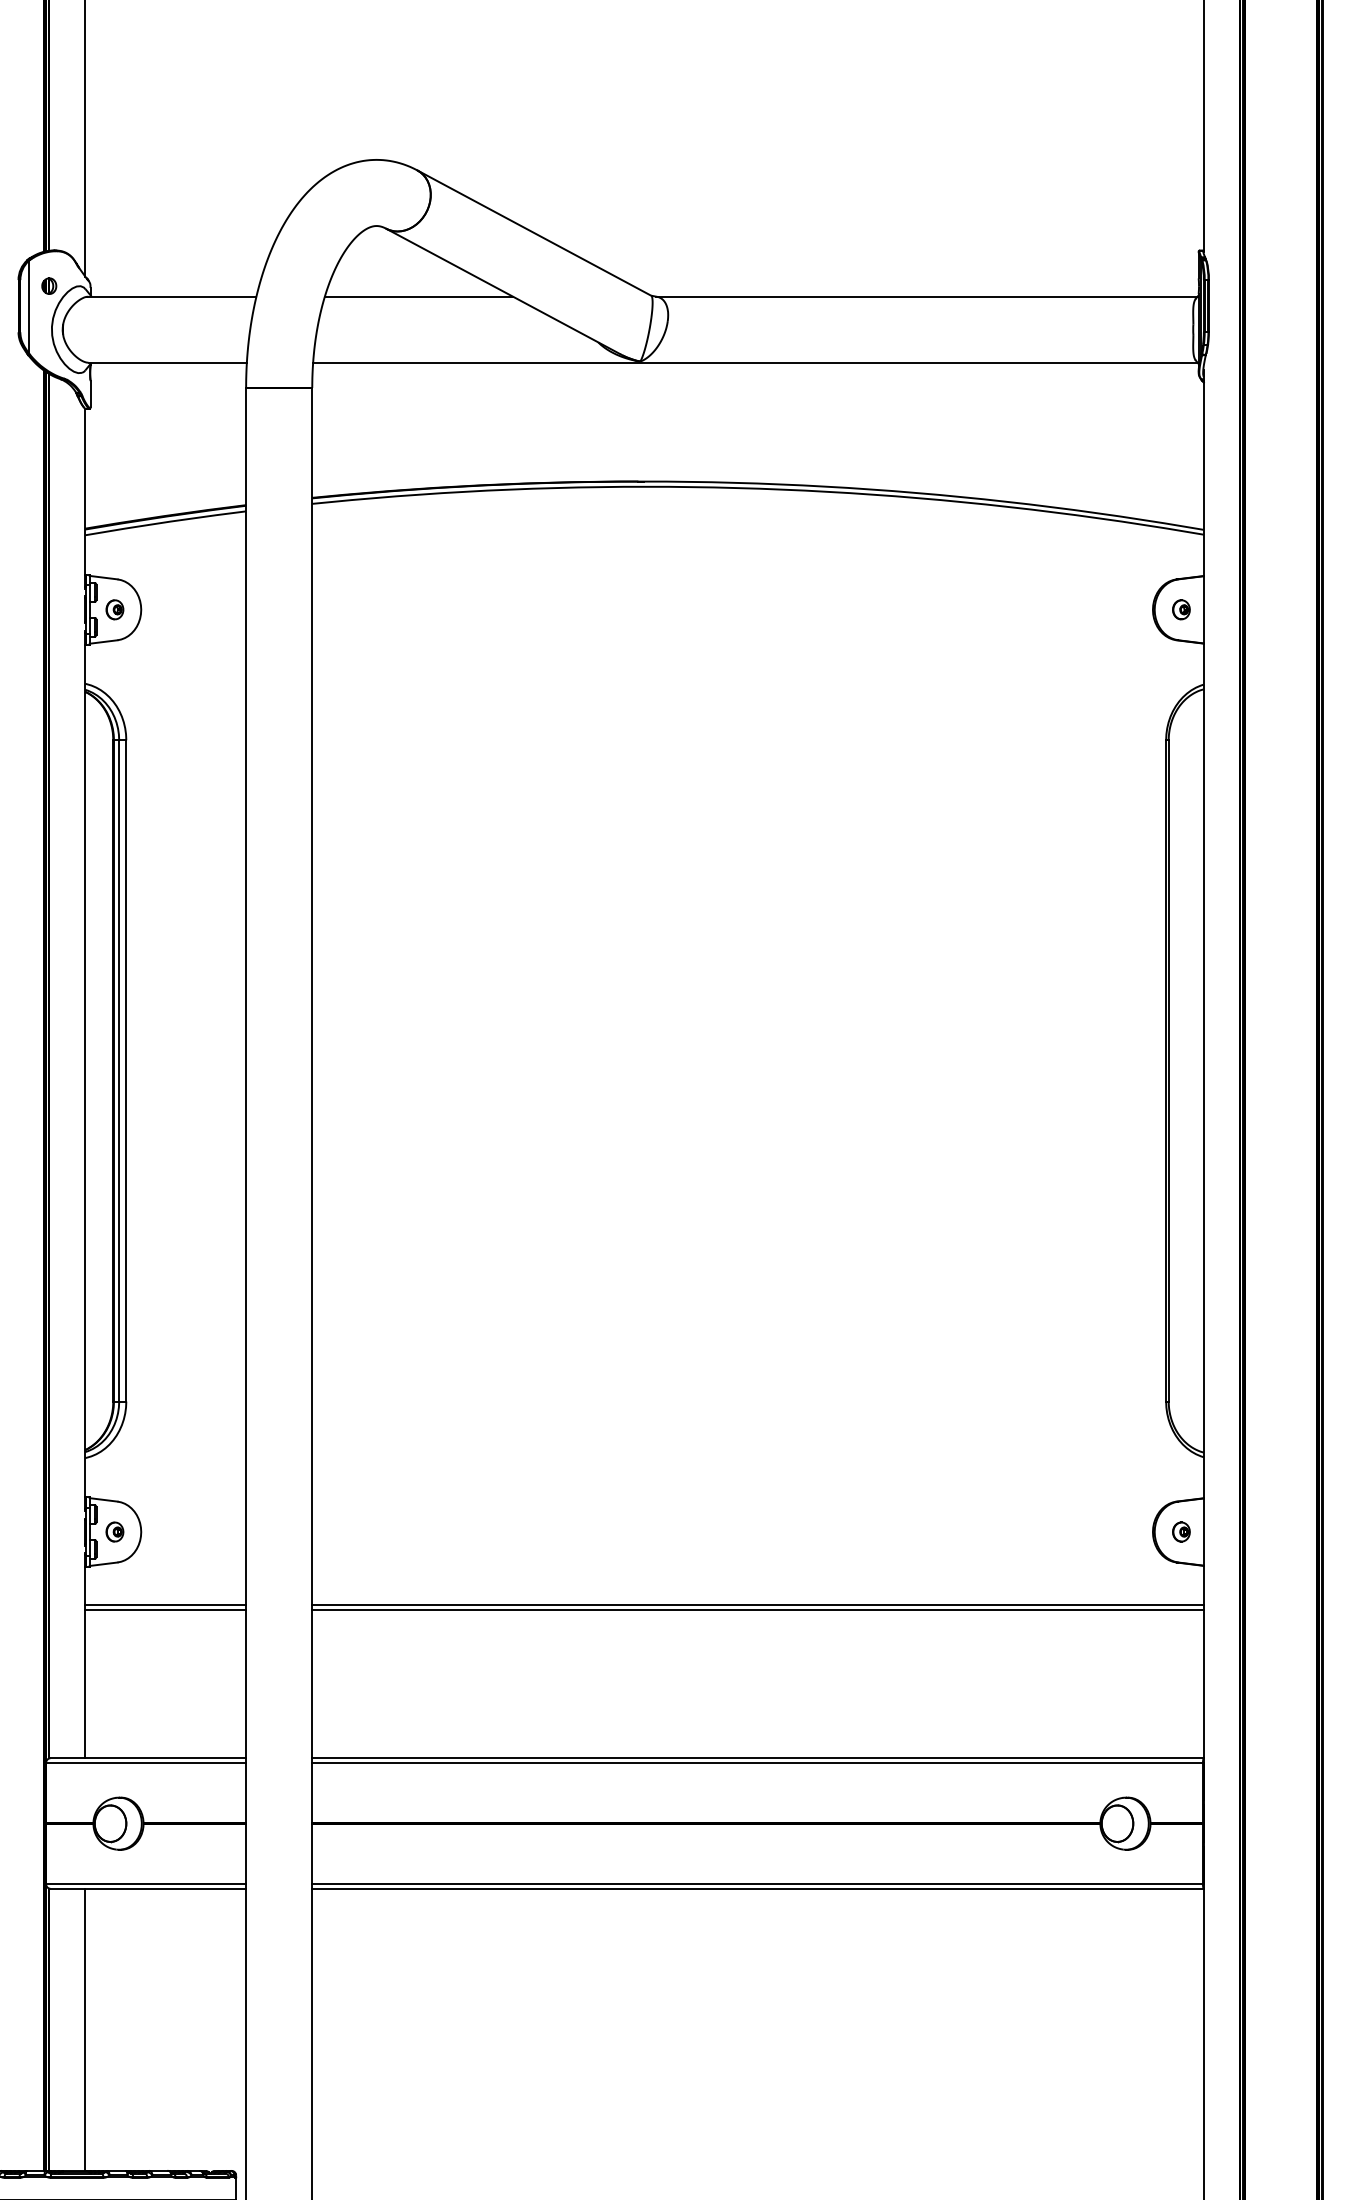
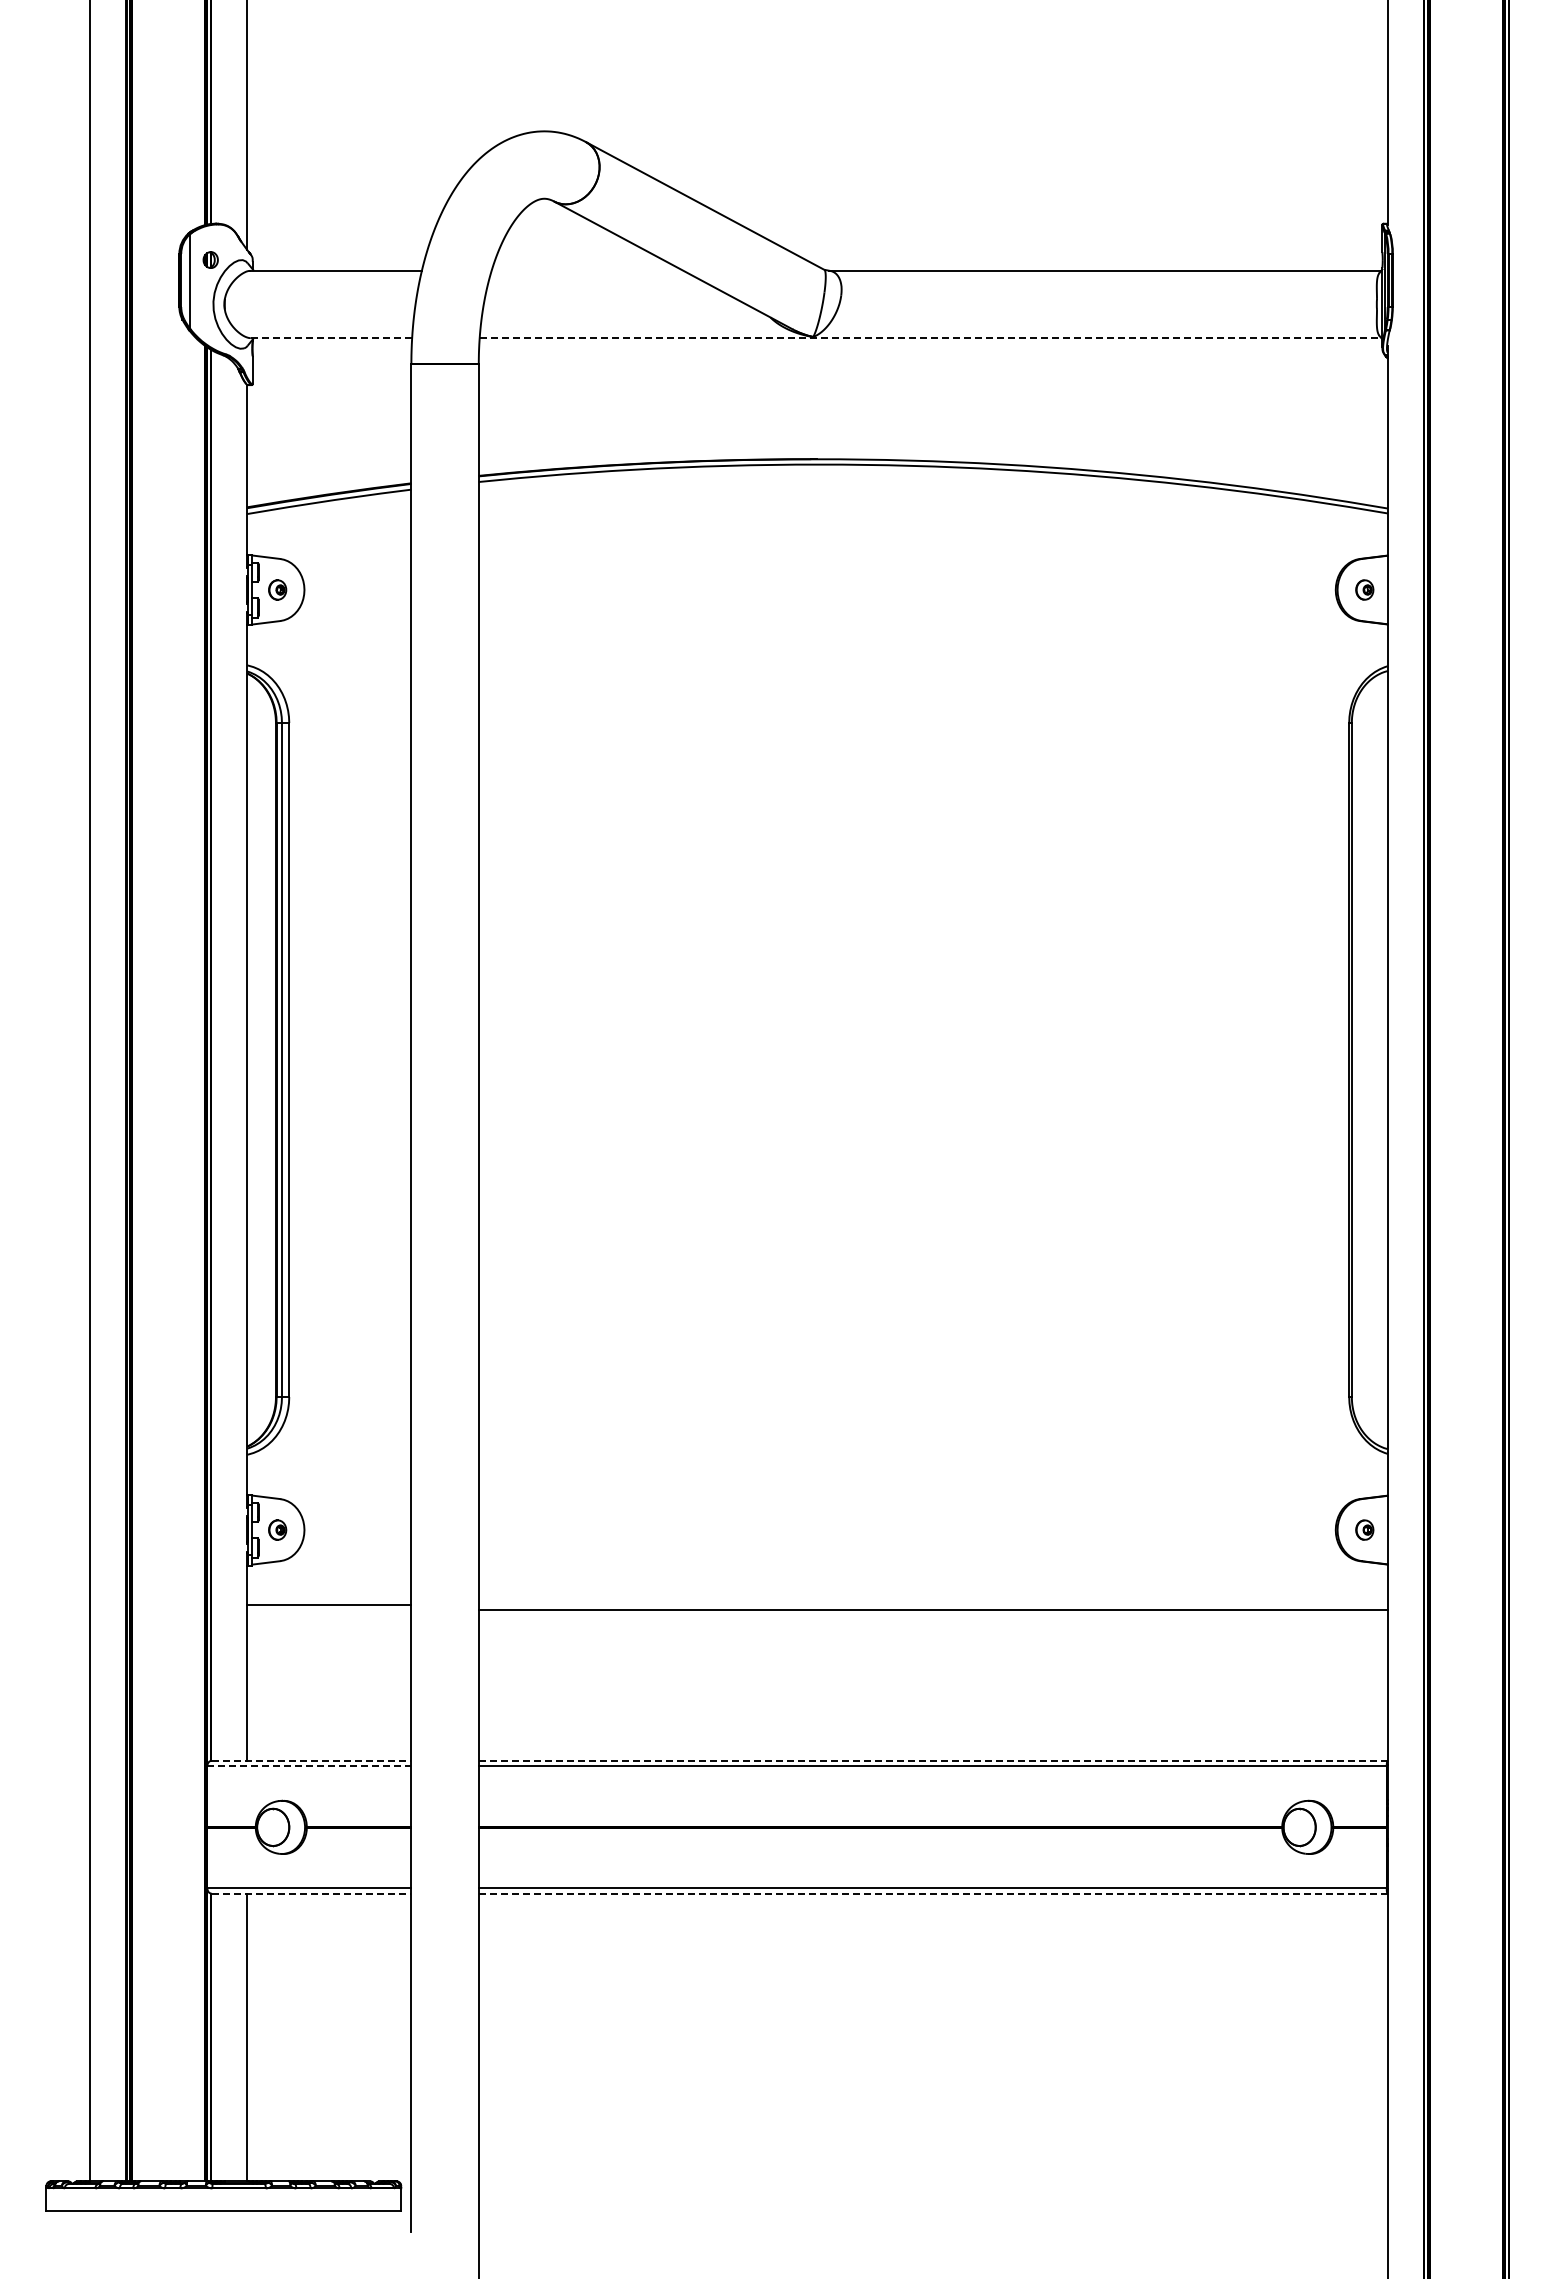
line: (418, 296) -> (587, 270), removed
line: (167, 363) -> (331, 338), solid -> dashed
line: (755, 363) -> (930, 338), solid -> dashed
line: (757, 1605) -> (932, 1604), removed
line: (165, 1609) -> (329, 1609), removed
line: (148, 1758) -> (311, 1760), solid -> dashed
line: (758, 1758) -> (933, 1760), solid -> dashed
line: (146, 1763) -> (309, 1766), solid -> dashed
line: (148, 1888) -> (311, 1893), solid -> dashed
line: (758, 1888) -> (933, 1893), solid -> dashed

